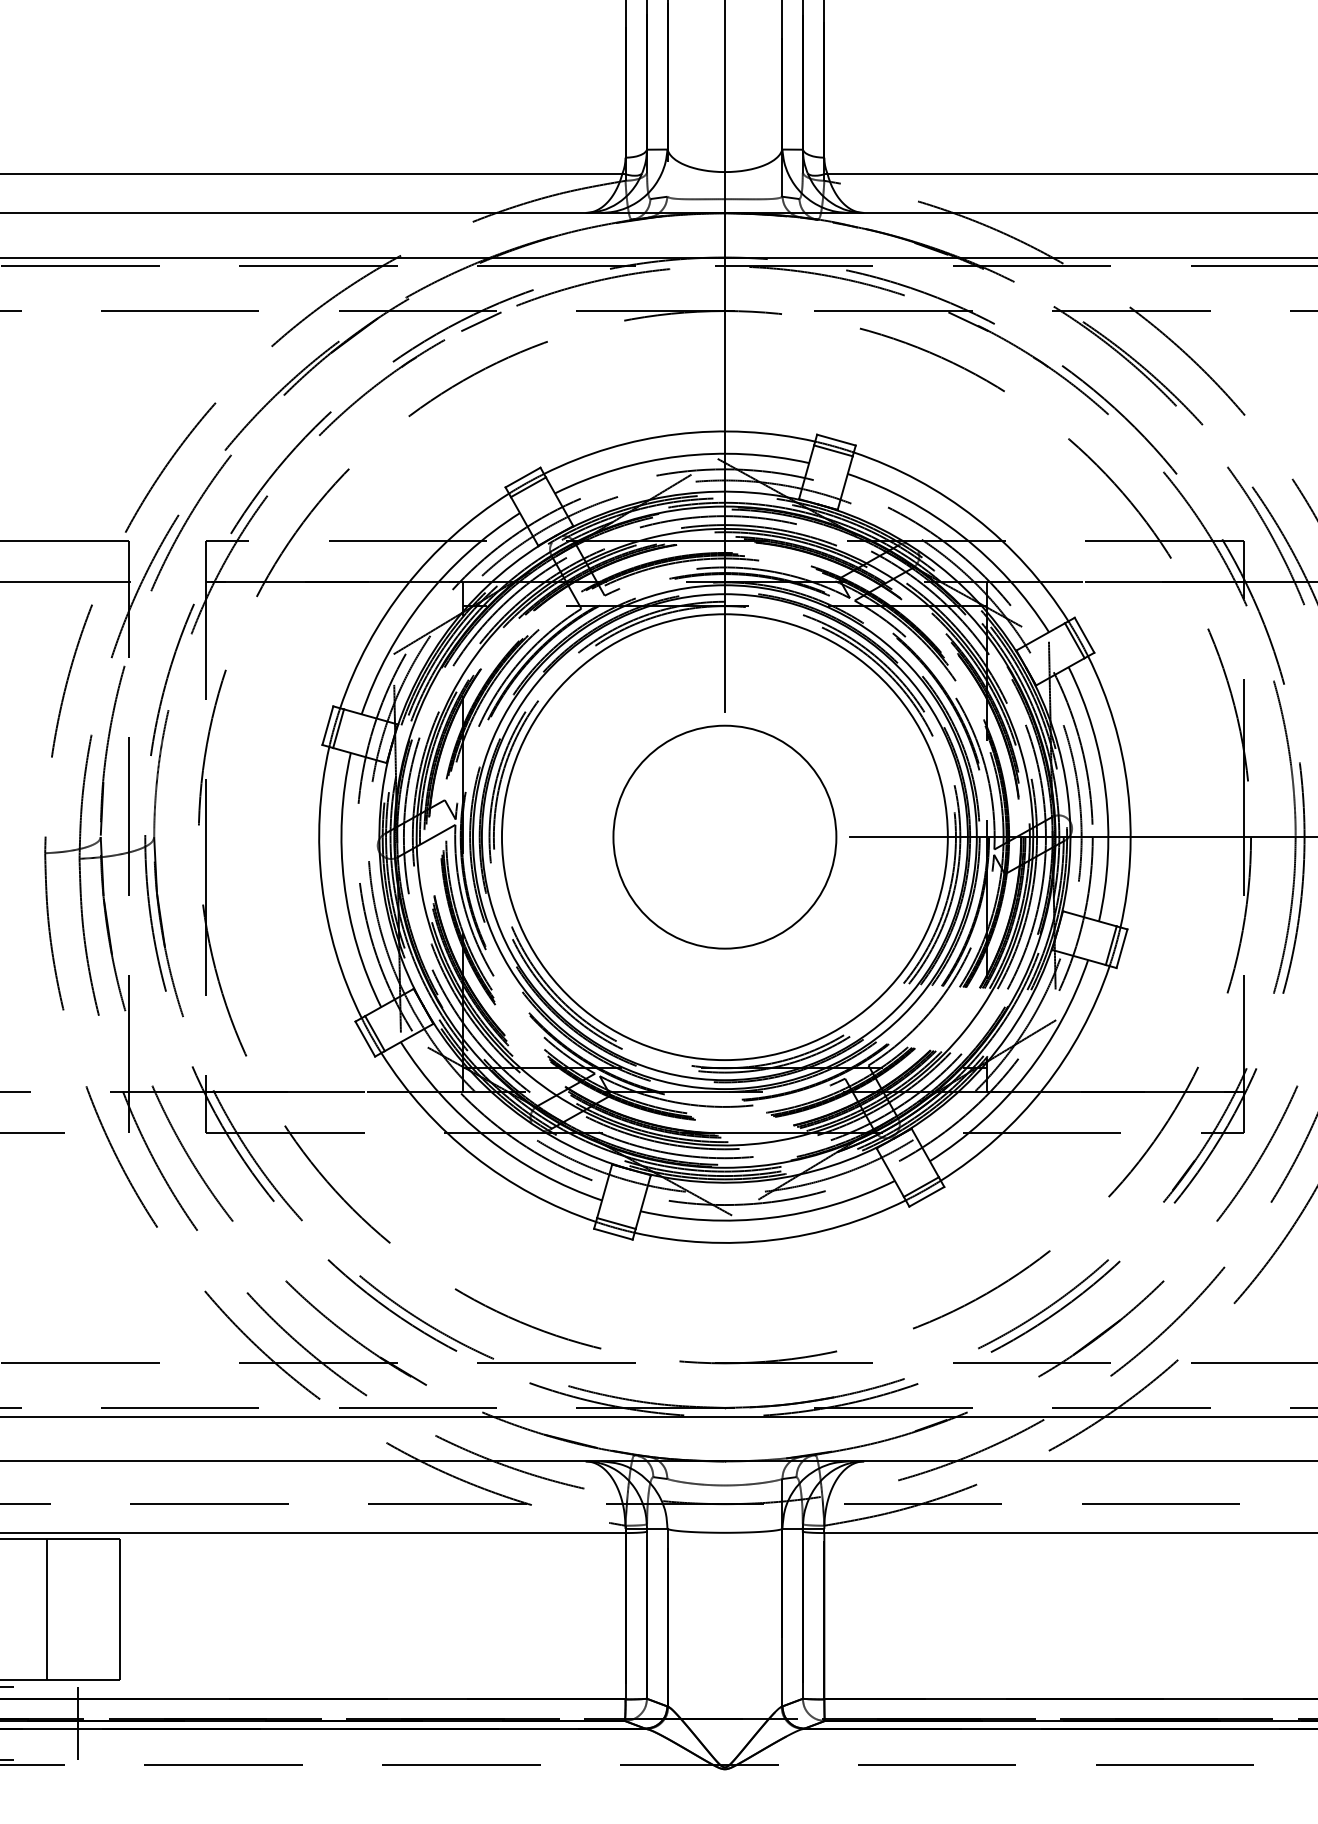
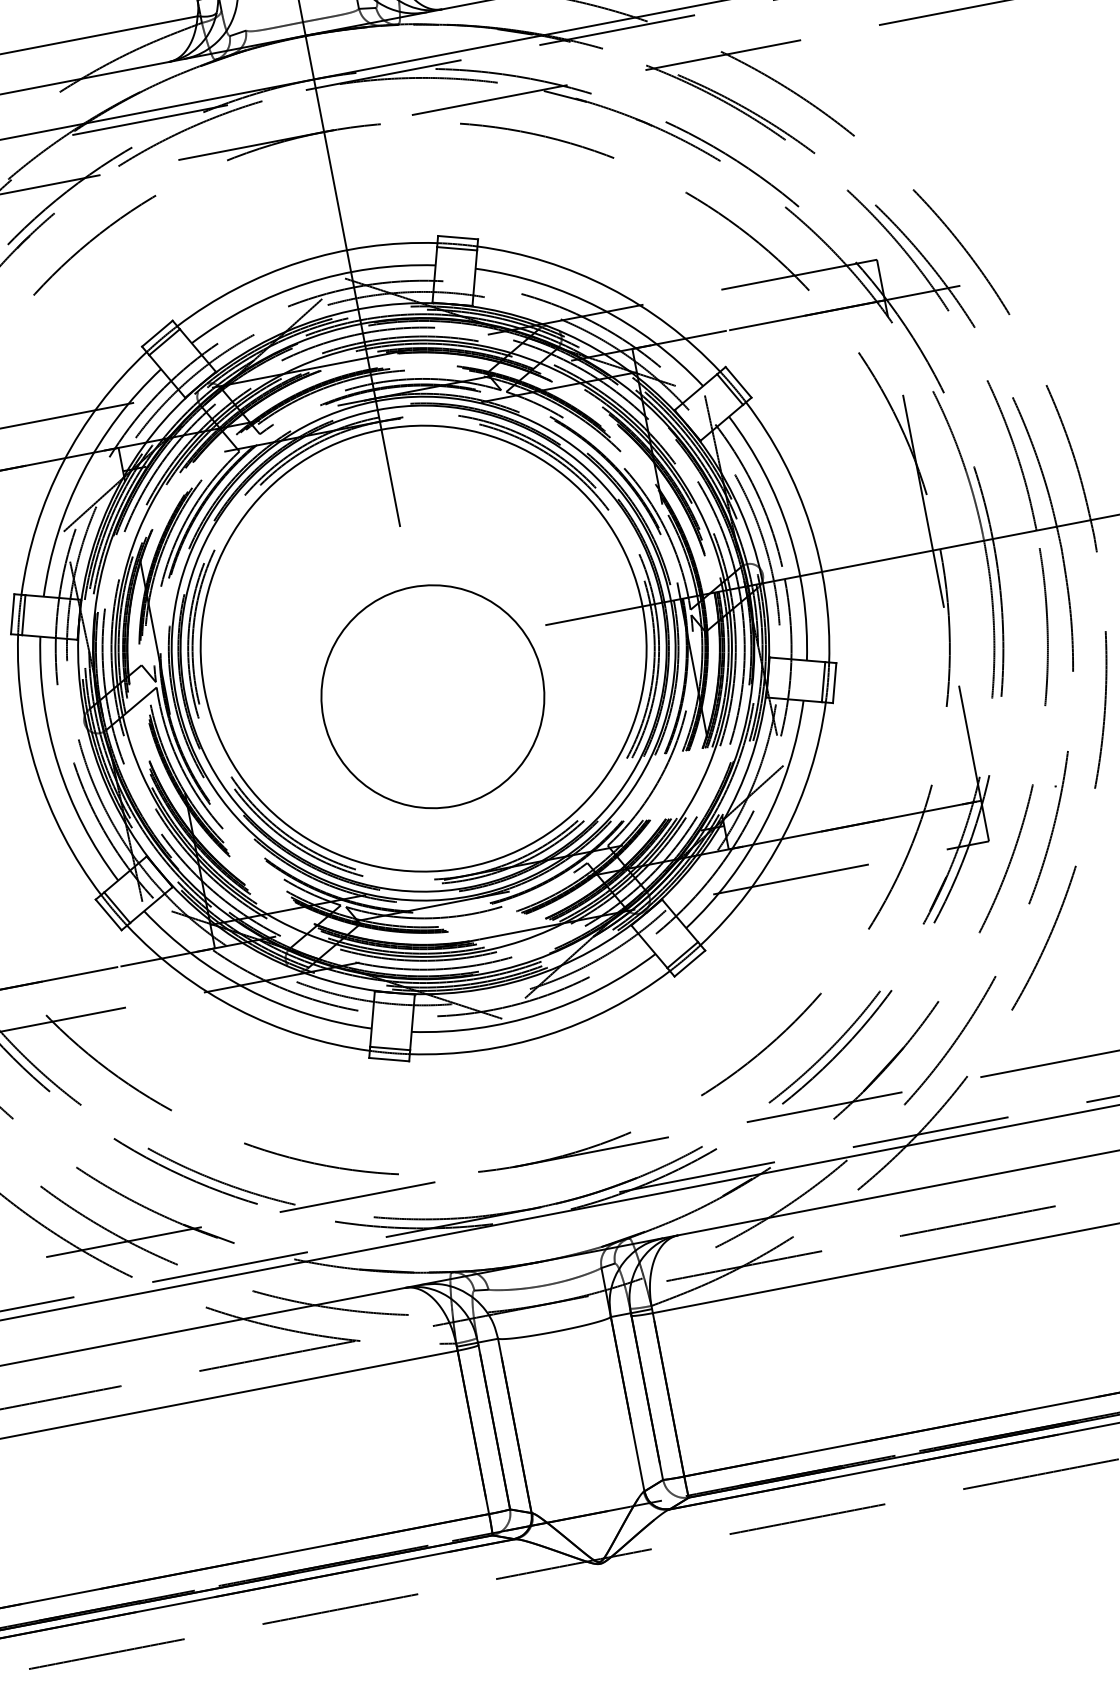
line: (481, 321) -> (87, 188), removed
circle: (724, 836) -> (432, 696), moved

